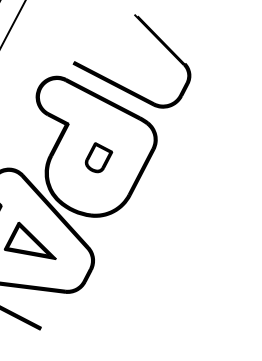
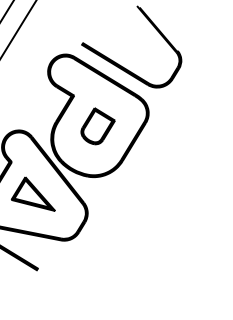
part: (98, 157) -> (97, 126), size x1.43

